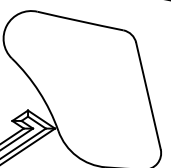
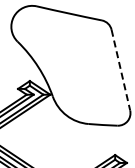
line: (149, 96) -> (121, 70), solid -> dashed

